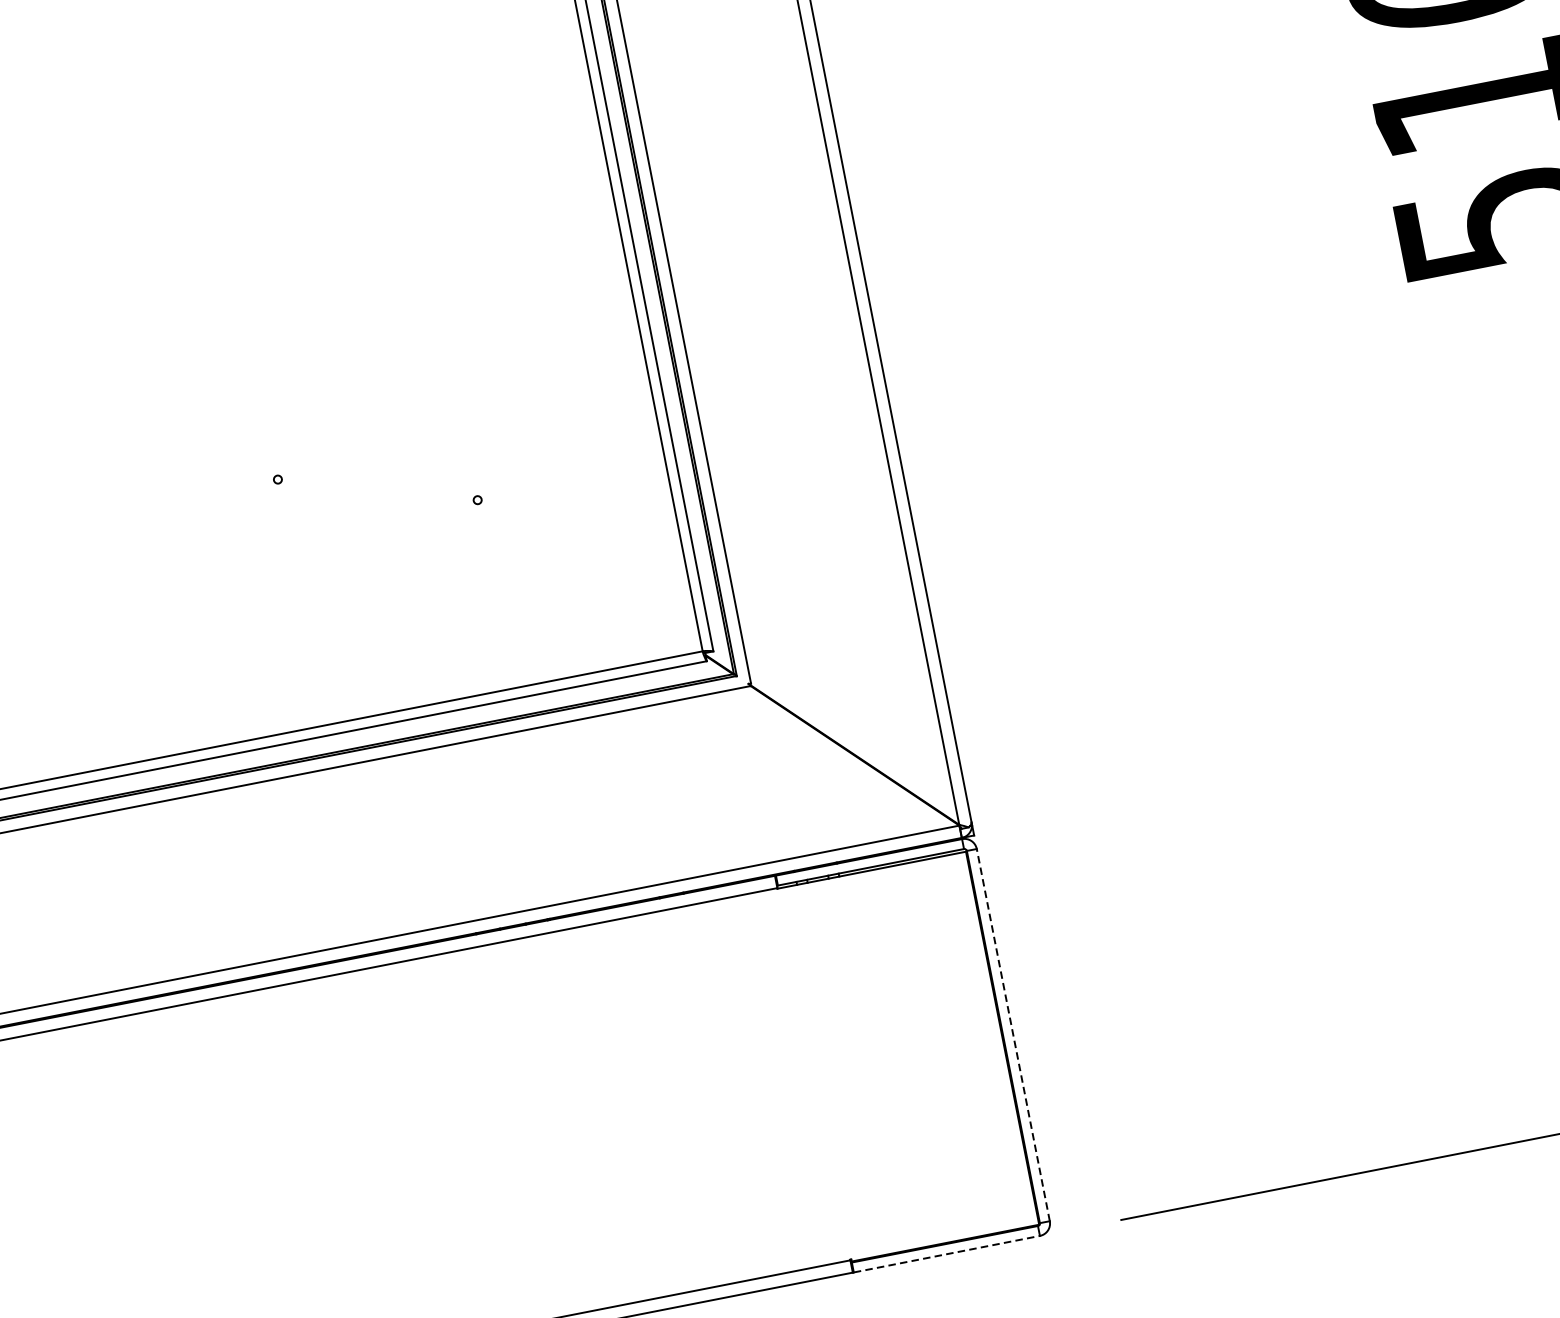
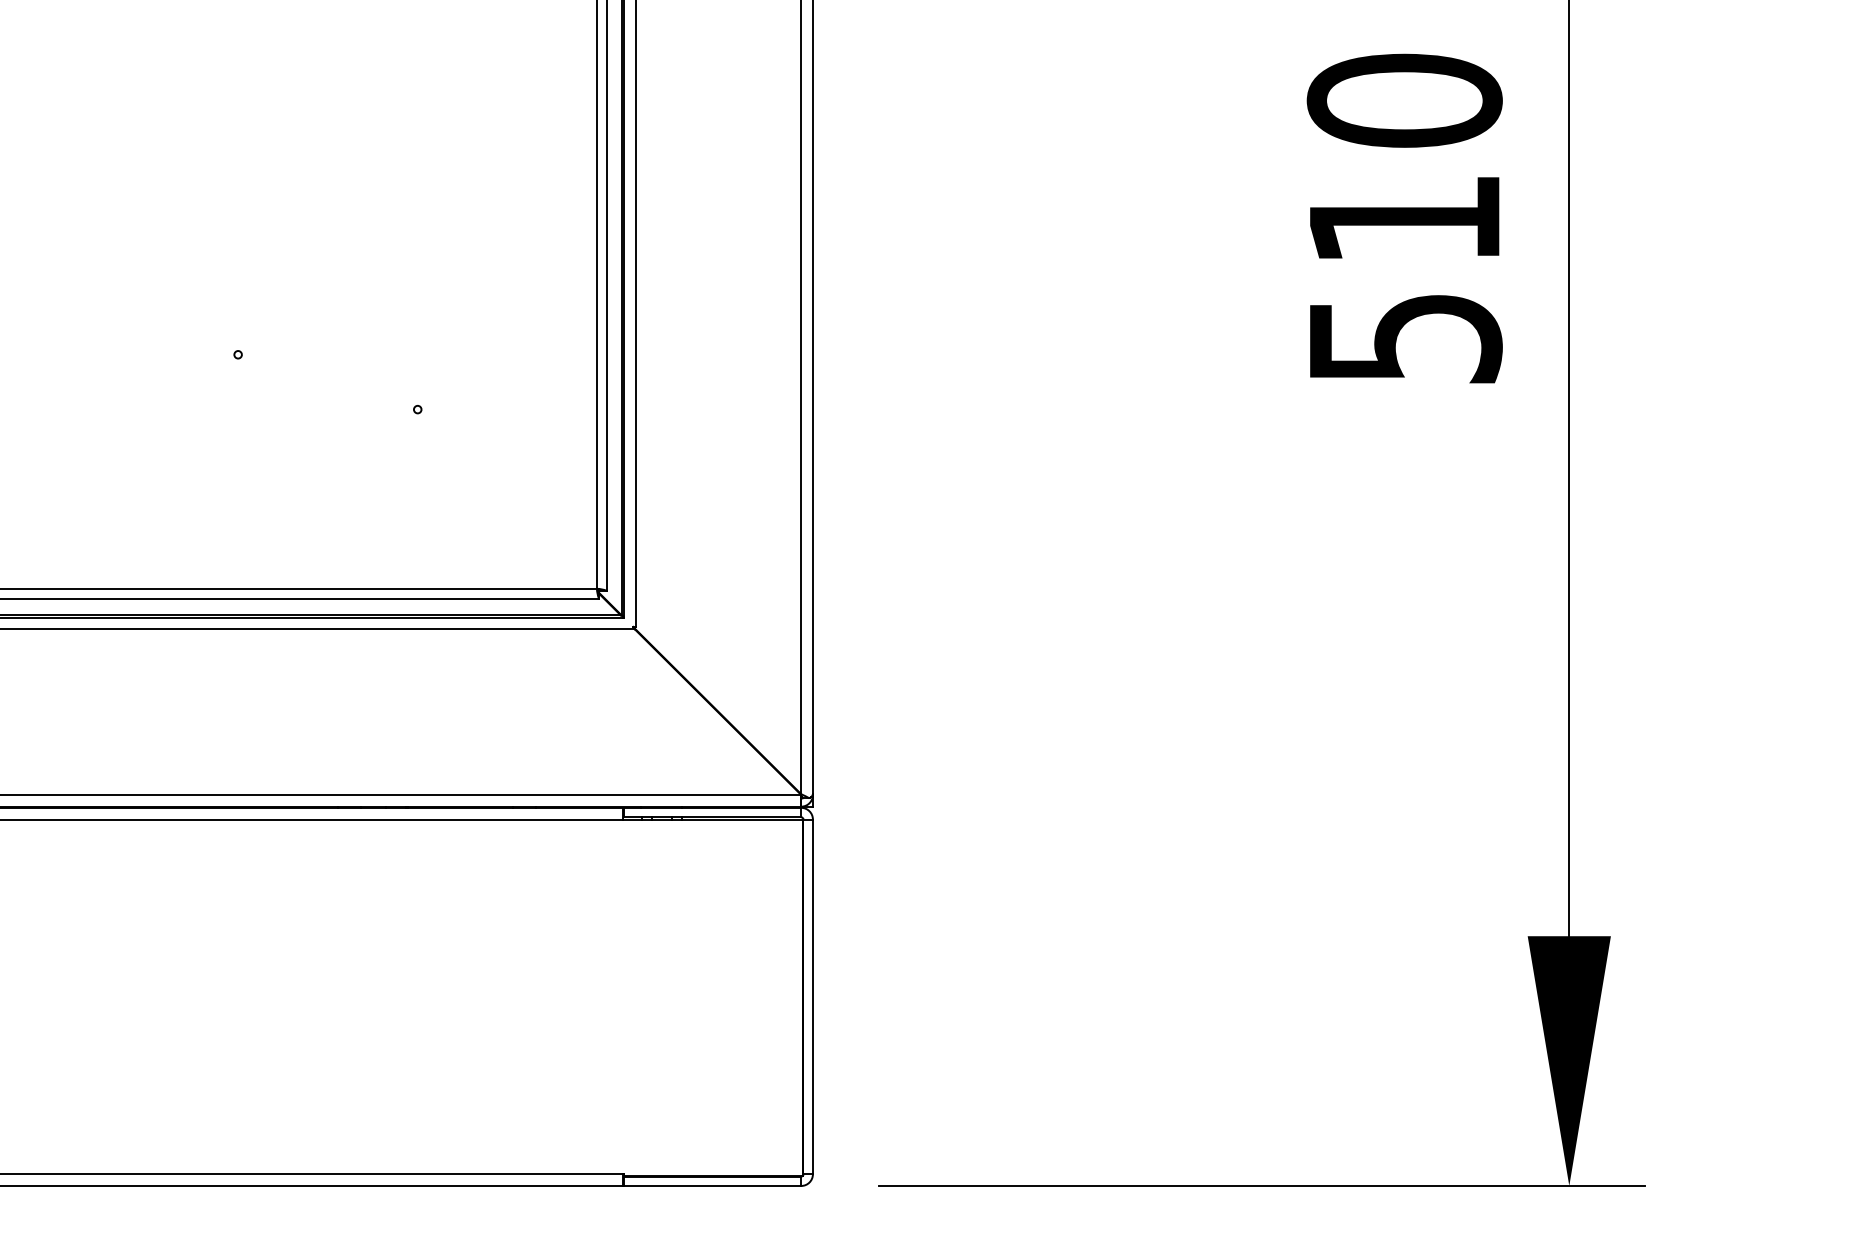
line: (1012, 1034) -> (812, 996), dashed -> solid
line: (946, 1253) -> (712, 1185), dashed -> solid

